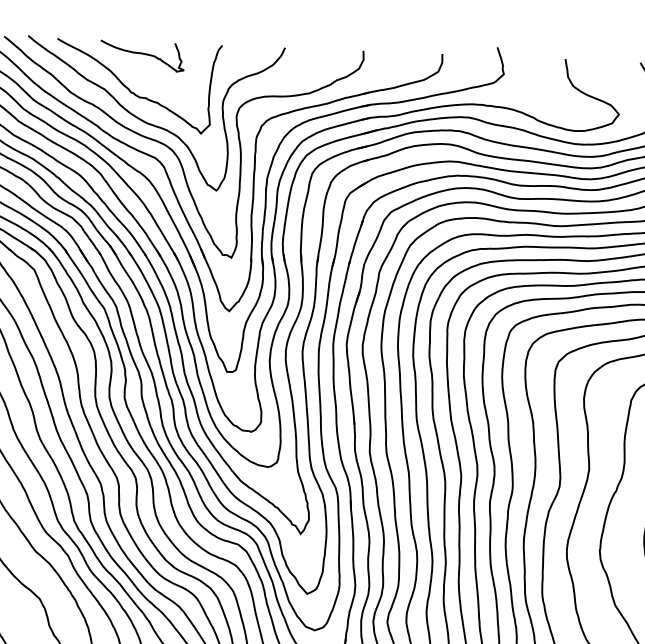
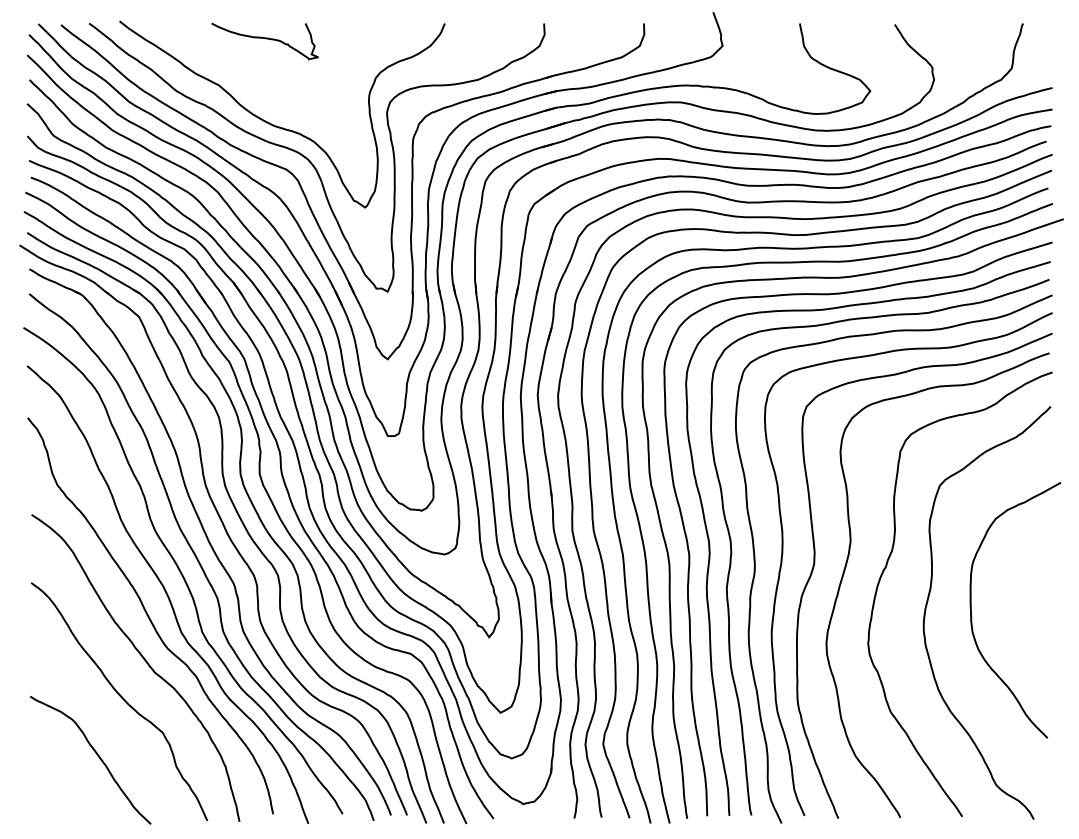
curve: (133, 92) -> (255, 87), removed

